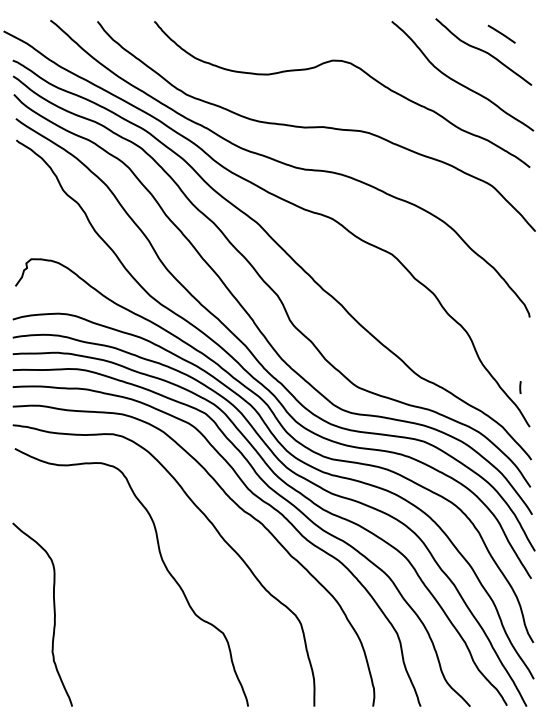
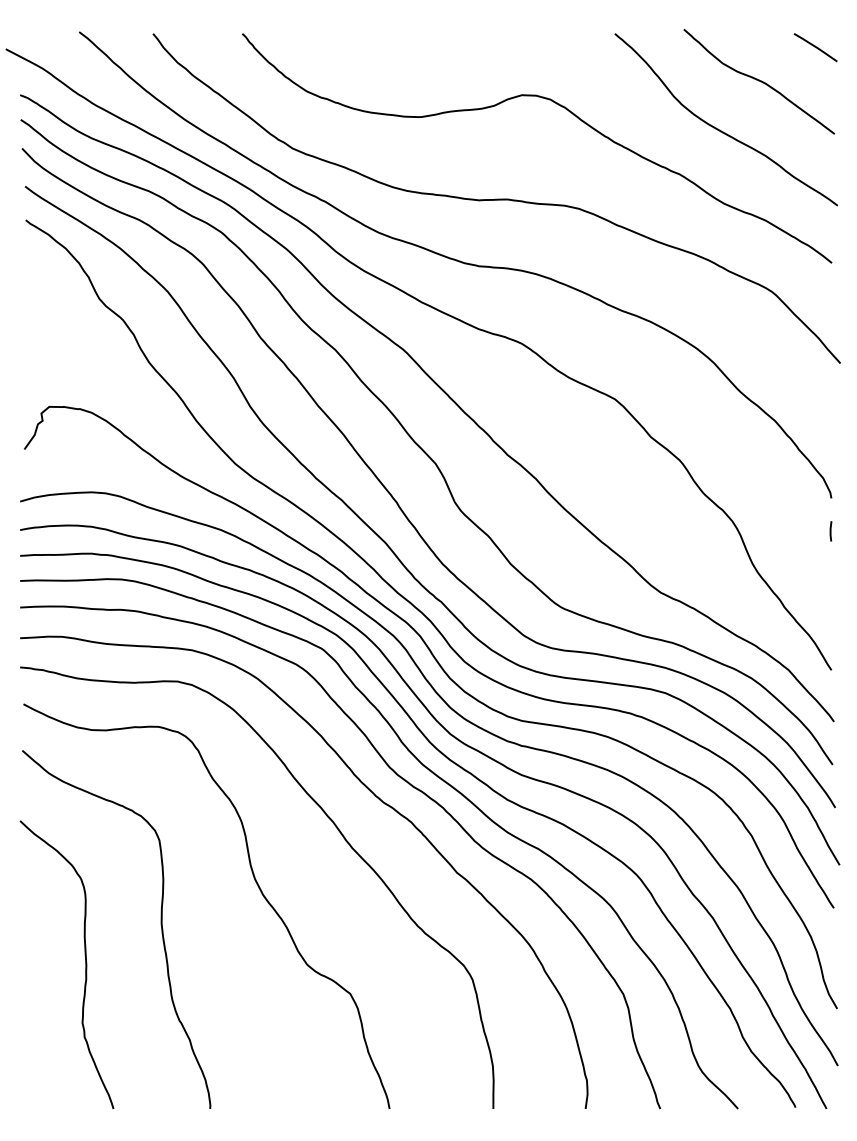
line: (501, 33) -> (815, 46), moved
line: (520, 387) -> (830, 531), moved
curve: (102, 591) -> (160, 928), added

